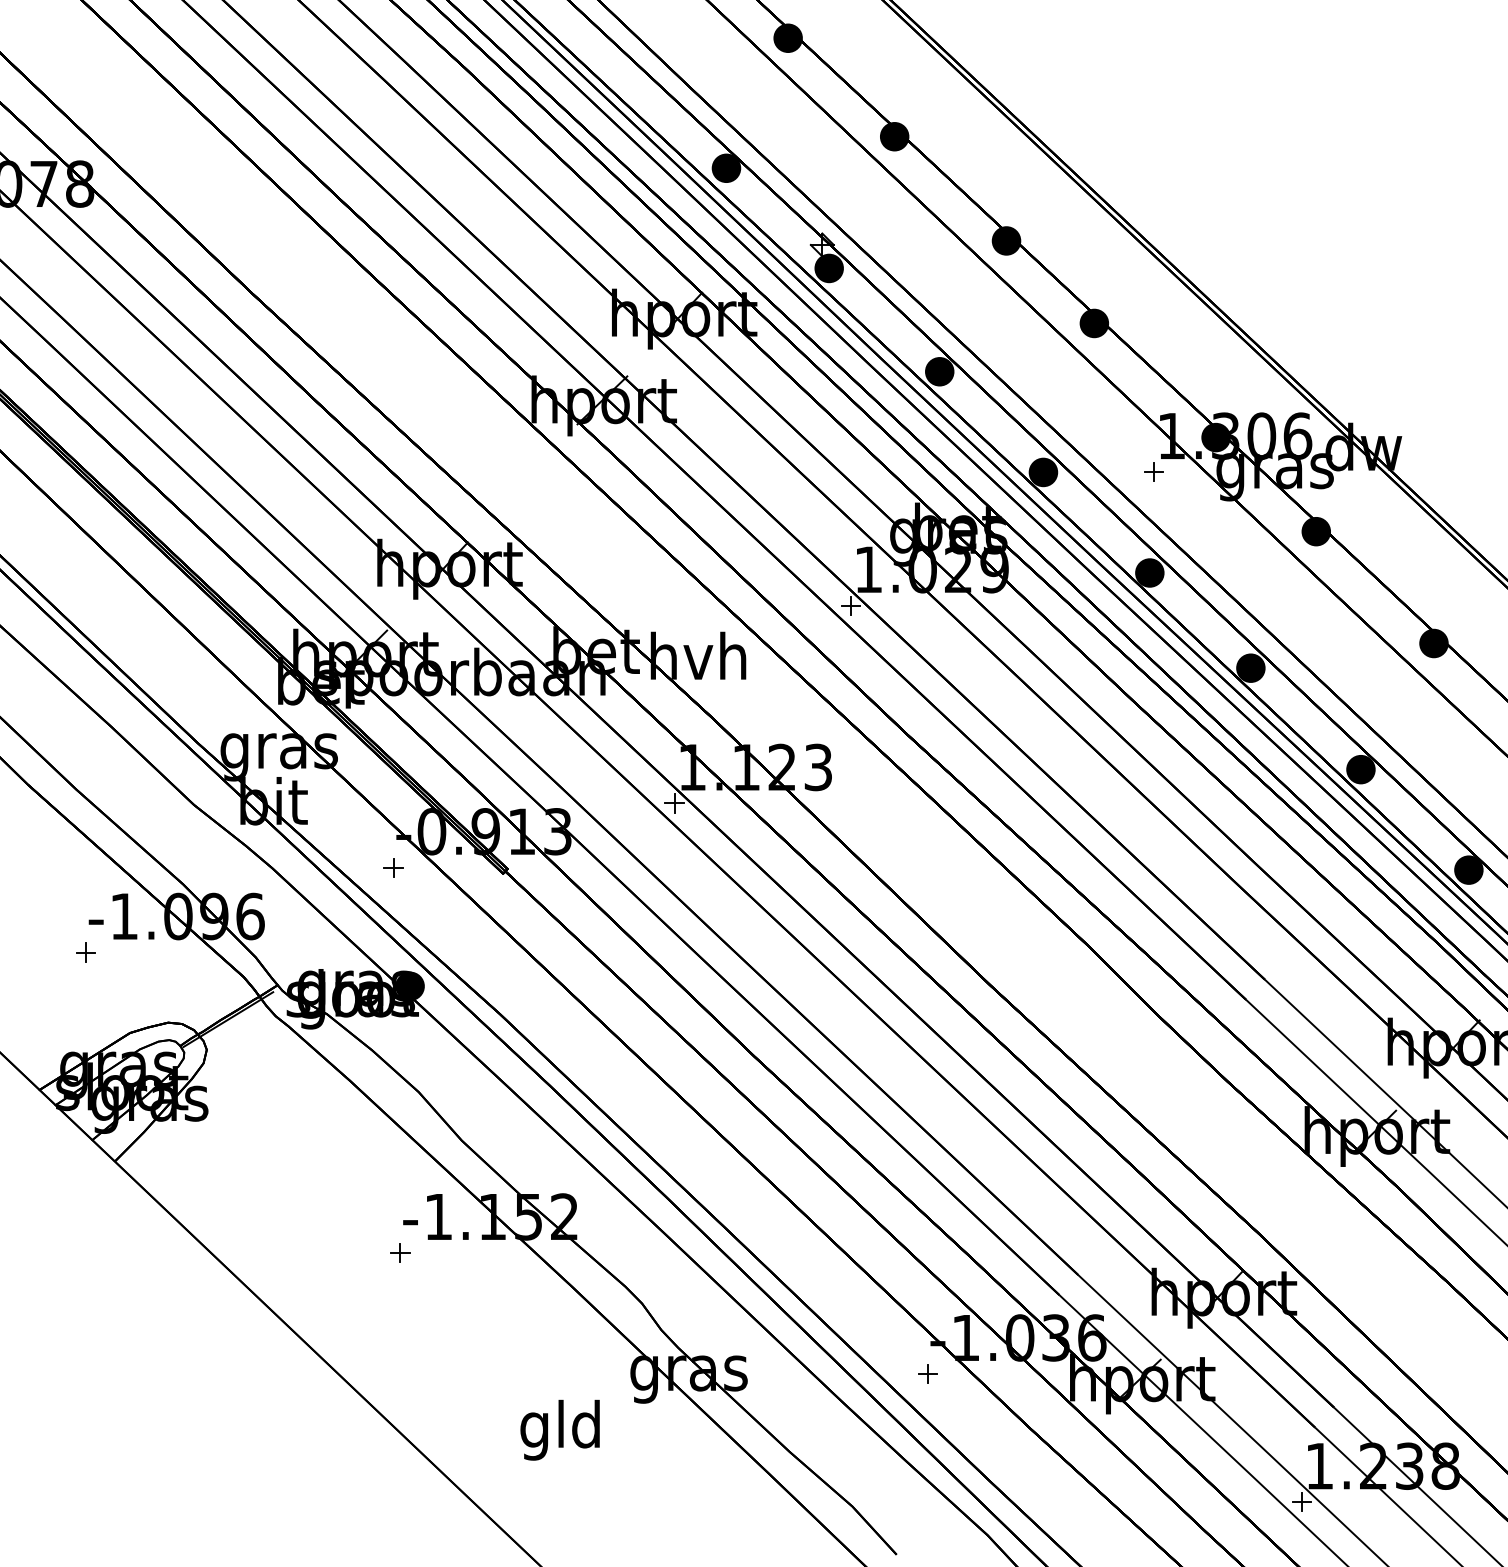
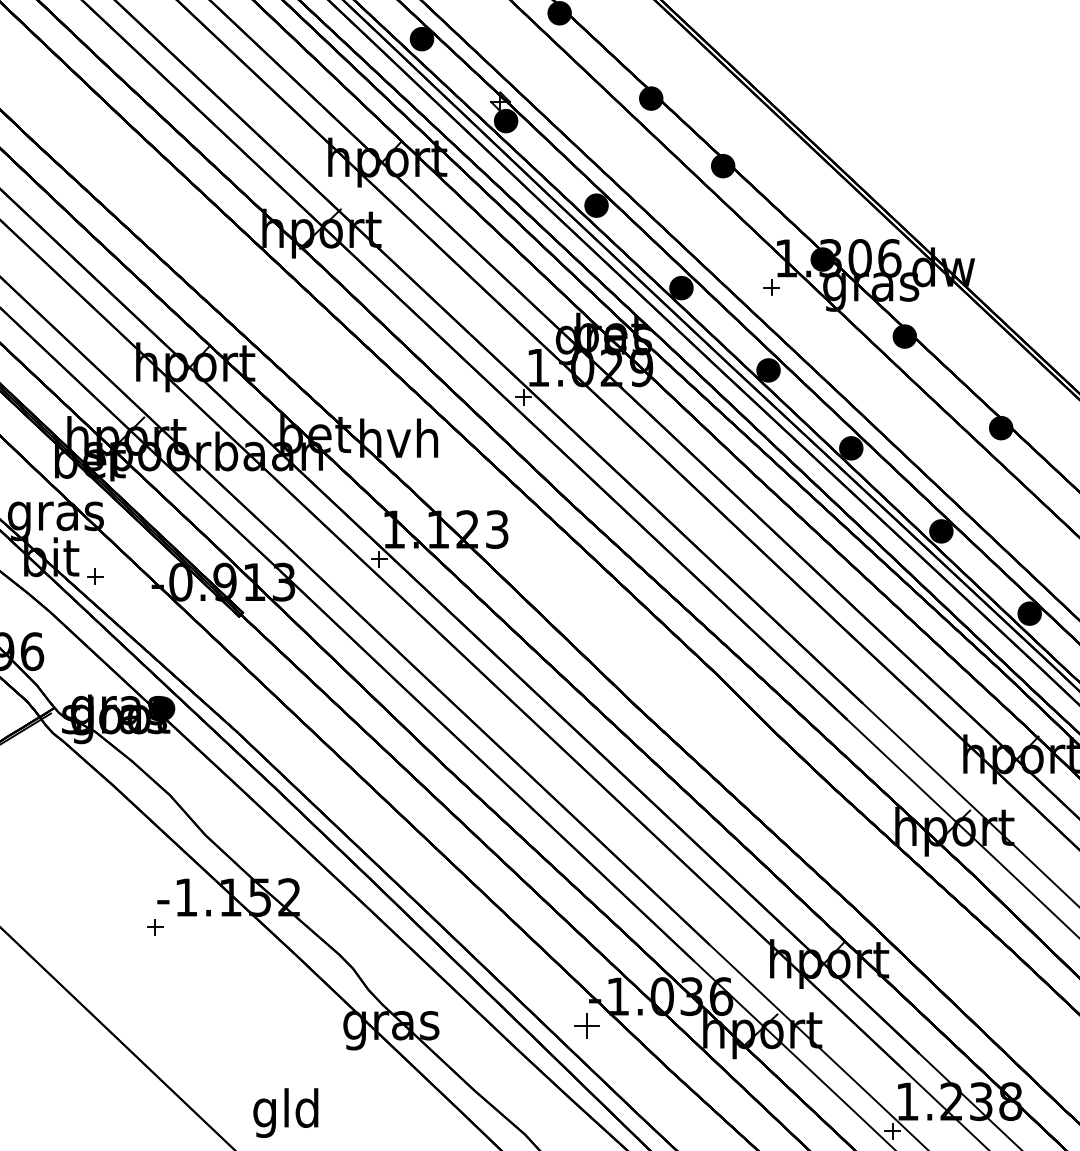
part: (393, 867) -> (95, 576), moved
part: (927, 1373) -> (586, 1025), size x1.6
text: (559, 1429) -> (285, 1112), moved

